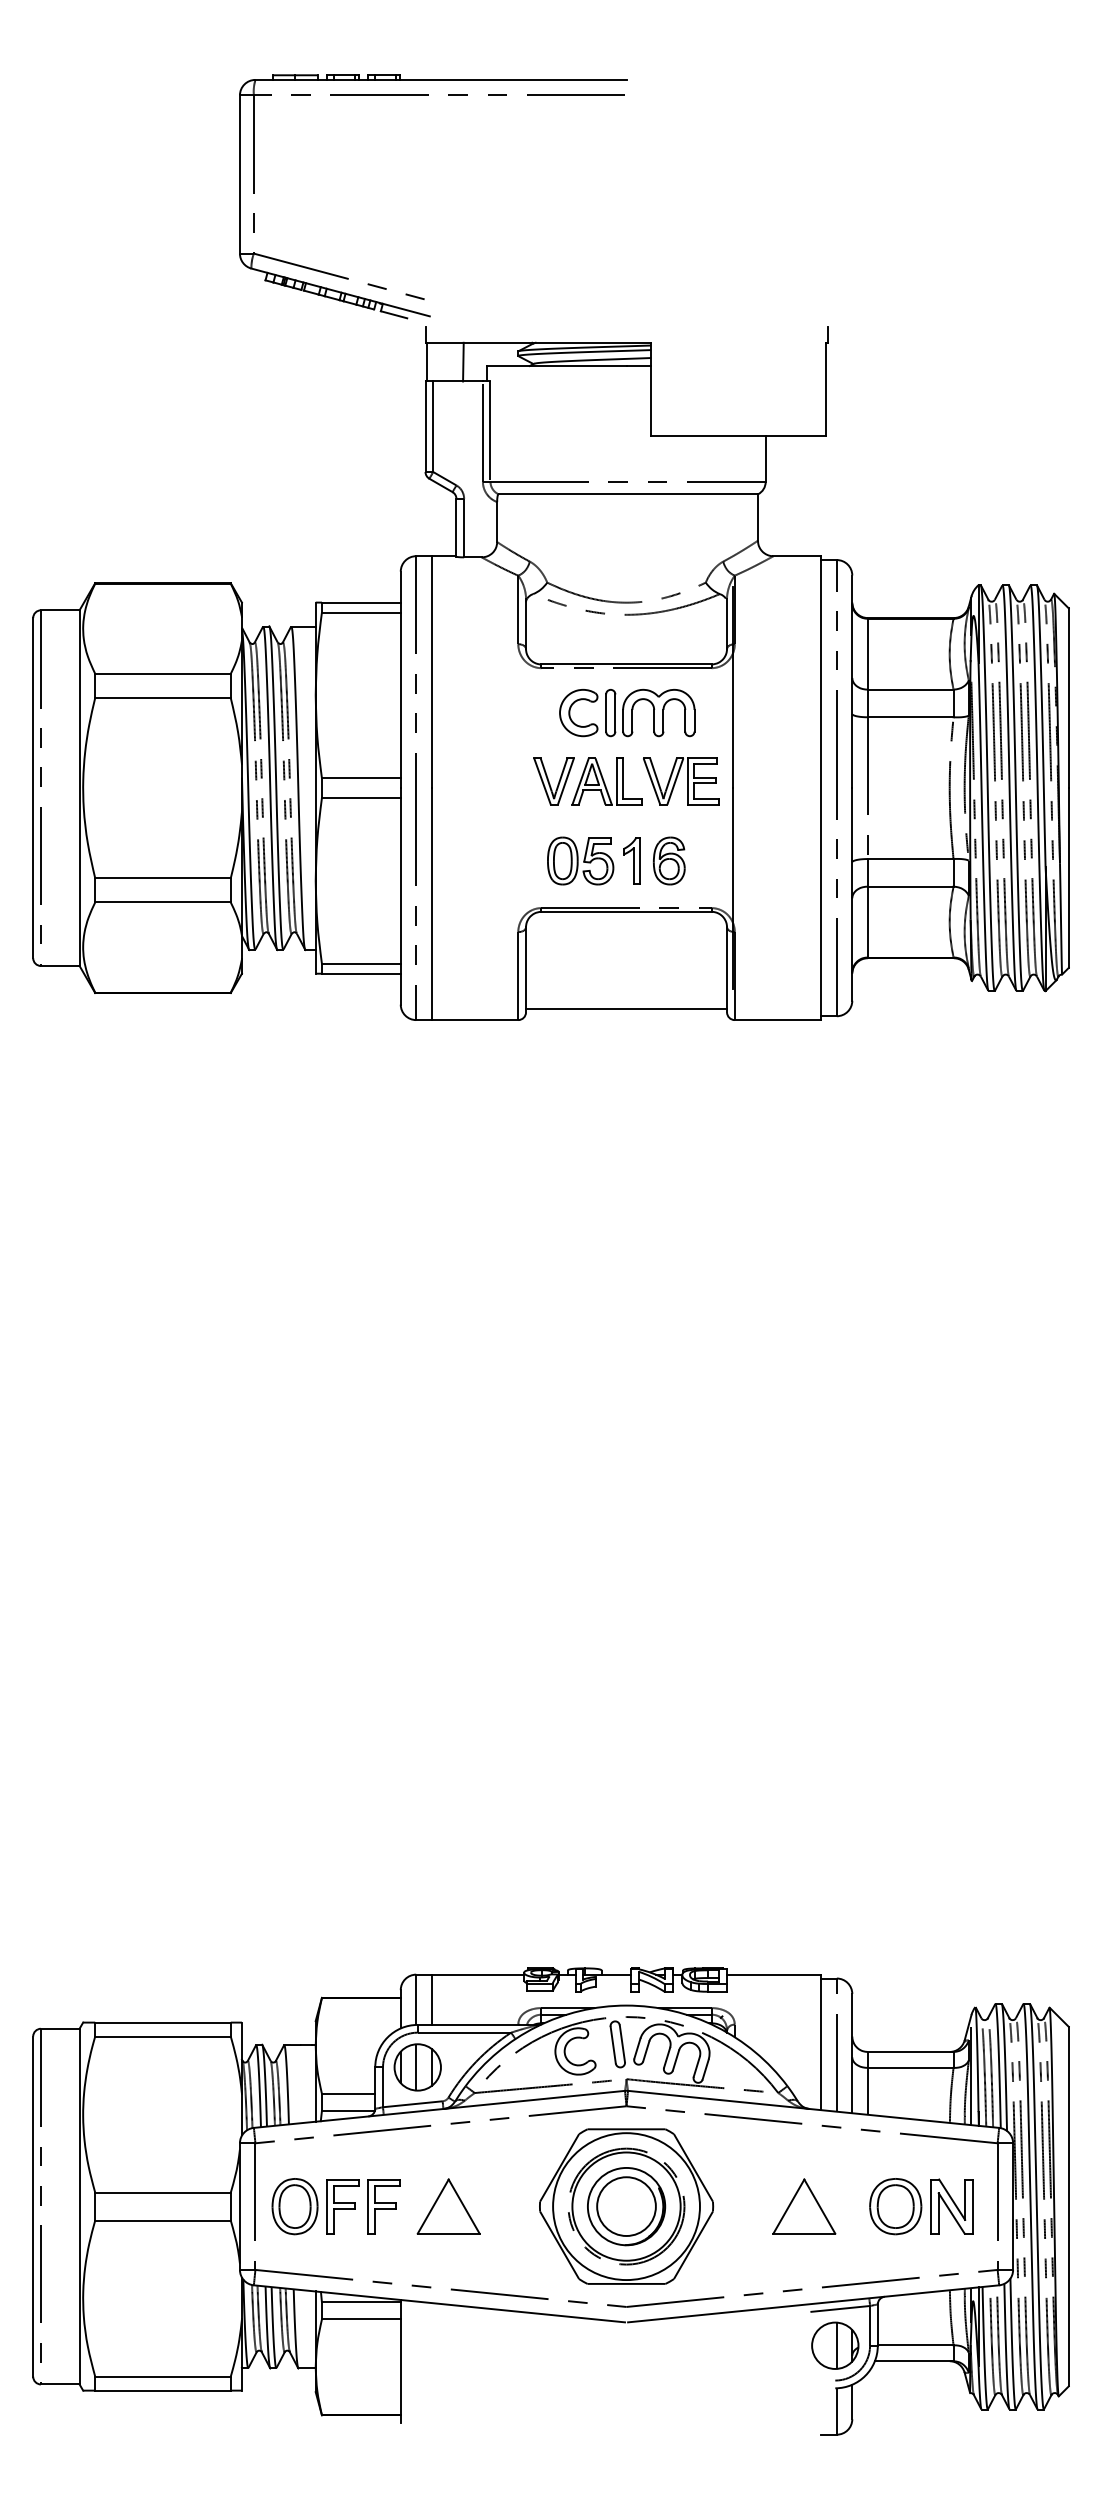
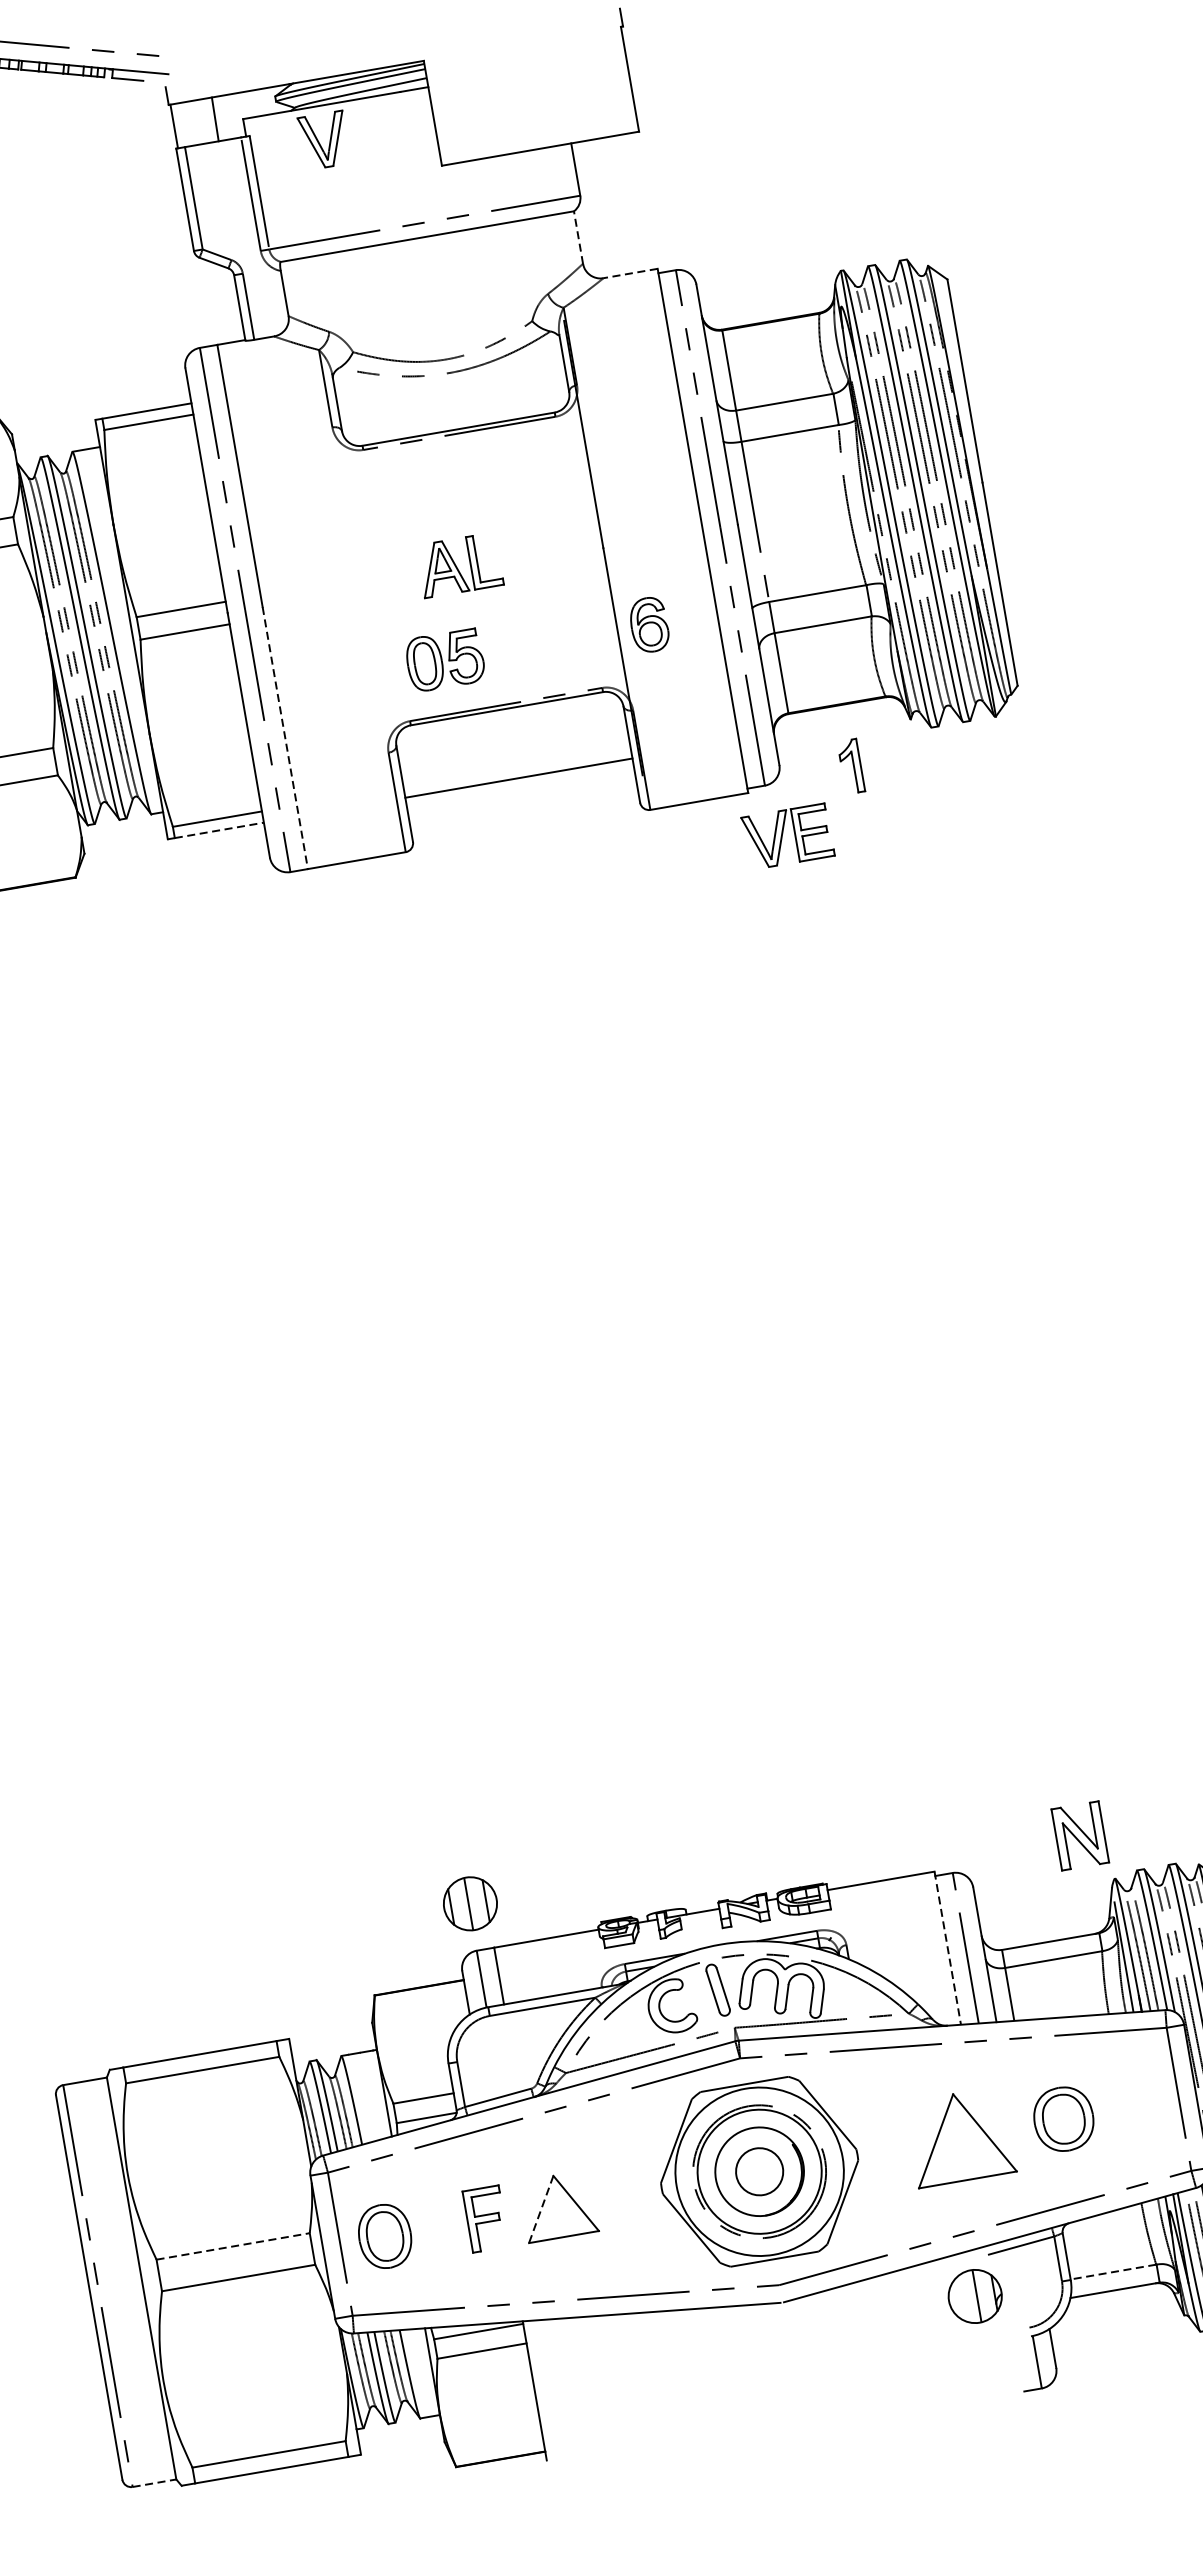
line: (757, 517) -> (577, 237), solid -> dashed
line: (796, 556) -> (629, 274), solid -> dashed
part: (627, 712) -> (469, 483), removed
part: (553, 781) -> (323, 140), moved
part: (681, 781) -> (788, 836), moved
part: (631, 860) -> (850, 766), moved
part: (669, 860) -> (649, 624), moved
line: (431, 904) -> (285, 738), solid -> dashed
line: (361, 973) -> (219, 830), solid -> dashed
line: (626, 1009) -> (518, 778), moved
line: (821, 2042) -> (947, 1948), solid -> dashed
part: (417, 2067) -> (470, 1903), moved
line: (163, 2192) -> (233, 2246), solid -> dashed
part: (342, 2206) -> (438, 2227), removed
circle: (626, 2206) -> (759, 2171), size x0.7
part: (804, 2206) -> (960, 2136), size x1.4
part: (951, 2206) -> (1079, 1835), moved
line: (433, 2207) -> (541, 2210), solid -> dashed
part: (835, 2345) -> (975, 2296), moved
line: (915, 2345) -> (1113, 2272), solid -> dashed
line: (60, 2384) -> (154, 2483), solid -> dashed

